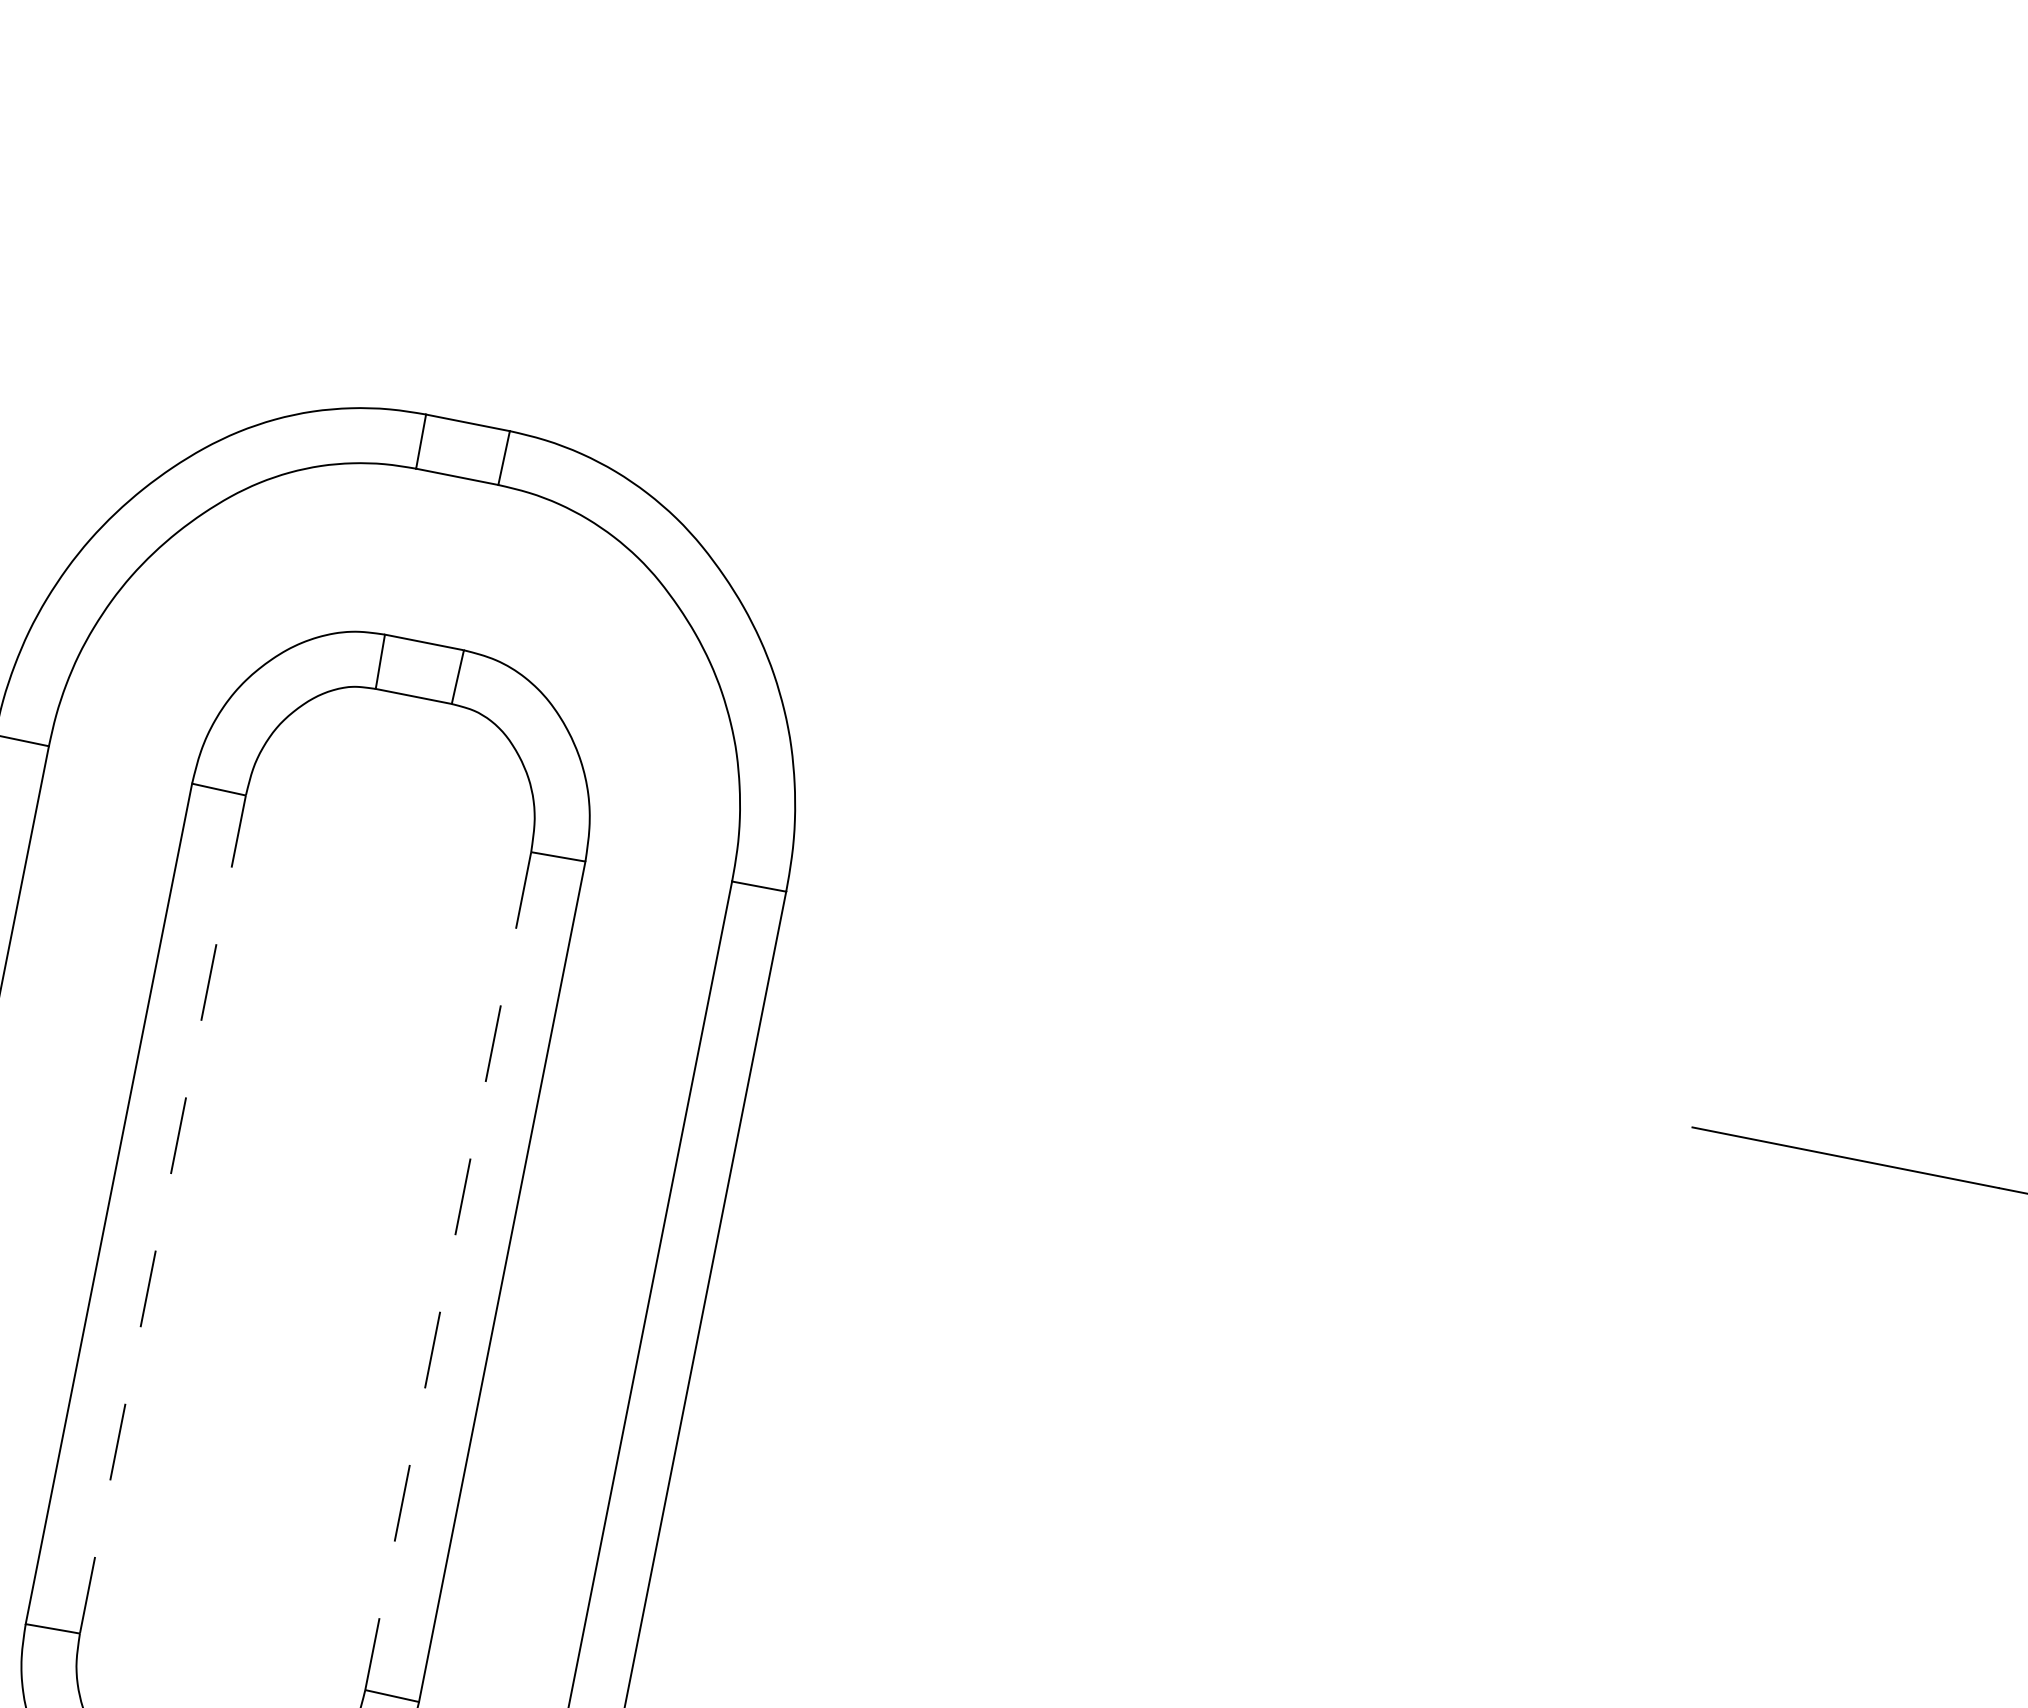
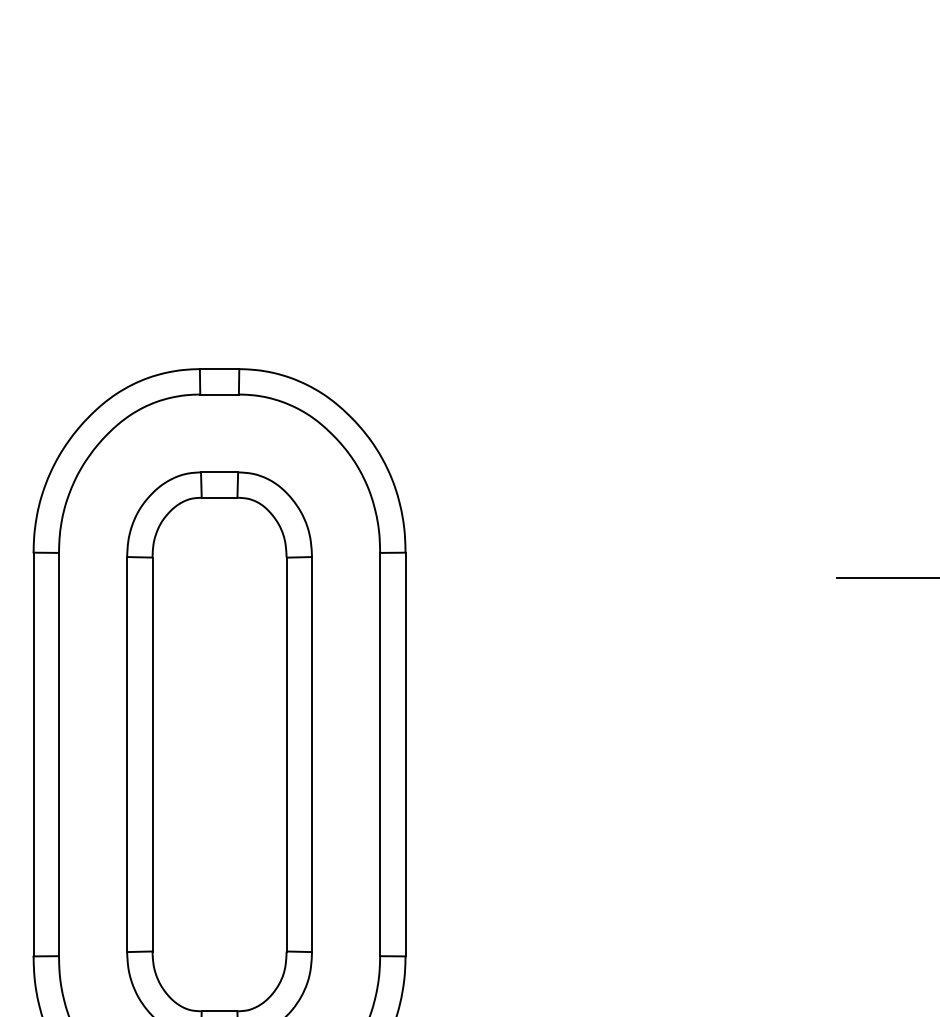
line: (162, 1214) -> (152, 754), dashed -> solid
line: (447, 1270) -> (286, 754), dashed -> solid

